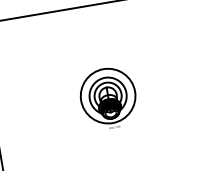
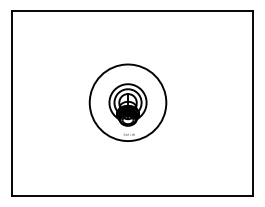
circle: (107, 95) -> (127, 102), size x1.4

